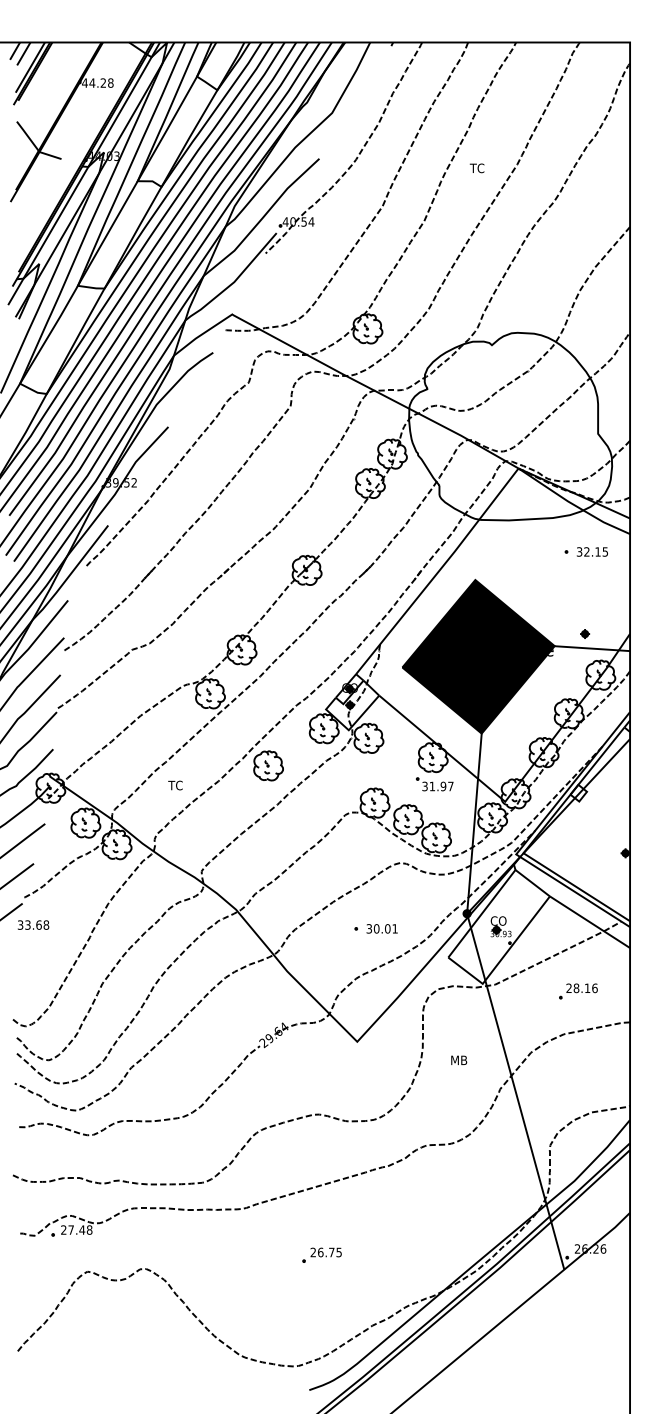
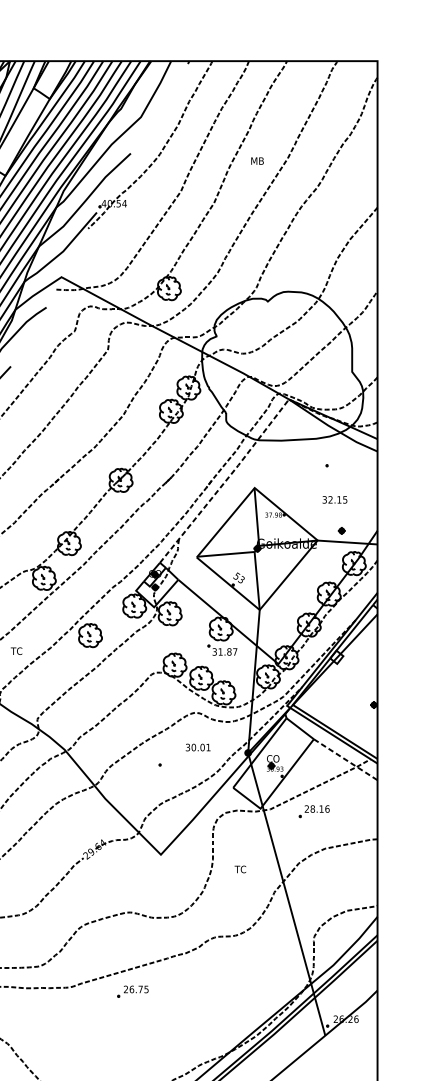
text: (477, 168) -> (256, 161), TC -> MB
text: (591, 551) -> (334, 499), moved
line: (438, 571) -> (225, 481), solid -> dashed
fill: (478, 656) -> (257, 548), removed
text: (443, 786) -> (229, 651), 31.97 -> 31.87
line: (589, 922) -> (345, 759), solid -> dashed
text: (381, 928) -> (197, 747), moved
part: (578, 991) -> (314, 811), moved
text: (458, 1060) -> (241, 869), MB -> TC
part: (321, 1254) -> (132, 991), moved

